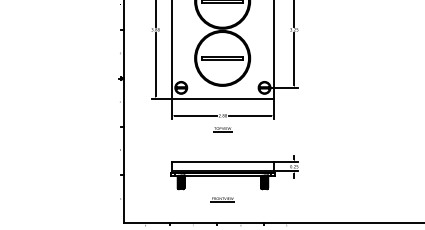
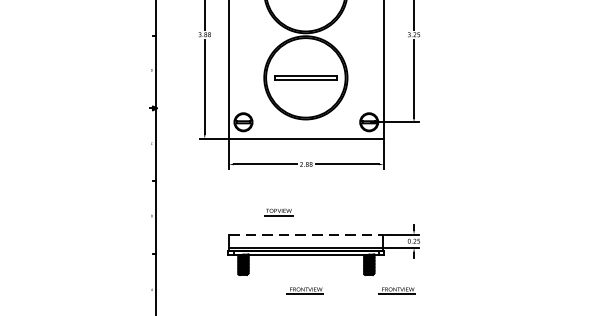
part: (222, 129) -> (278, 212), moved
line: (223, 162) -> (307, 234), solid -> dashed
part: (283, 199) -> (397, 290), added

